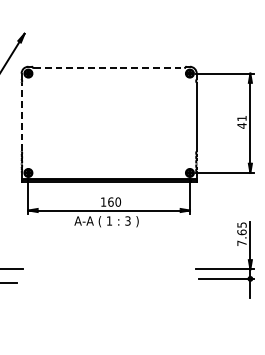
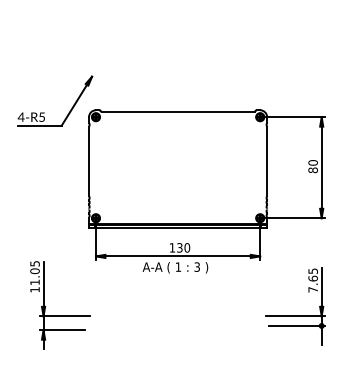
line: (109, 67) -> (178, 111), dashed -> solid
line: (22, 117) -> (89, 161), dashed -> solid
text: (241, 122) -> (312, 166), 41 -> 80
text: (110, 201) -> (179, 247), 160 -> 130

